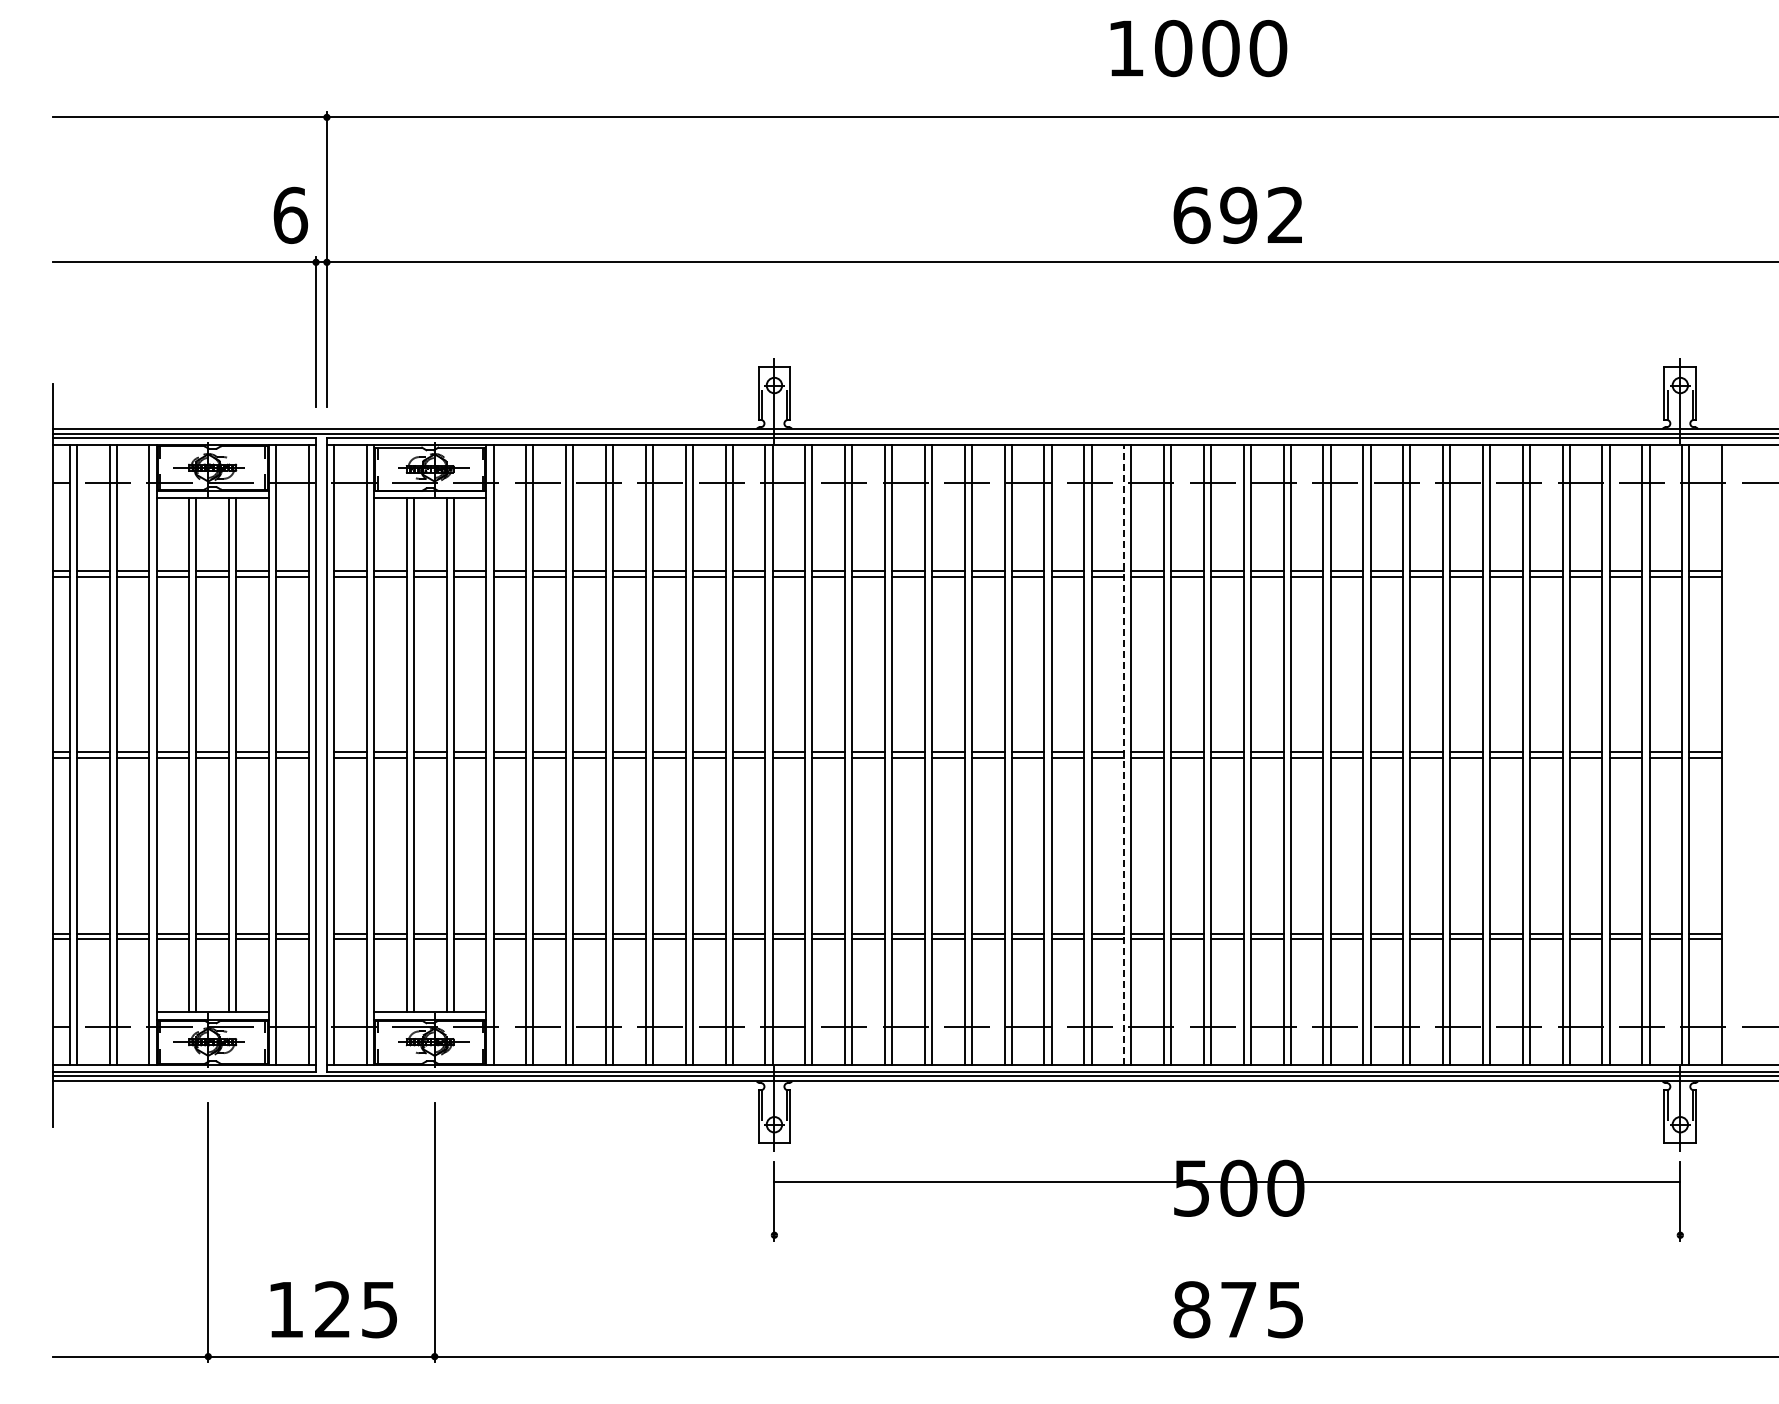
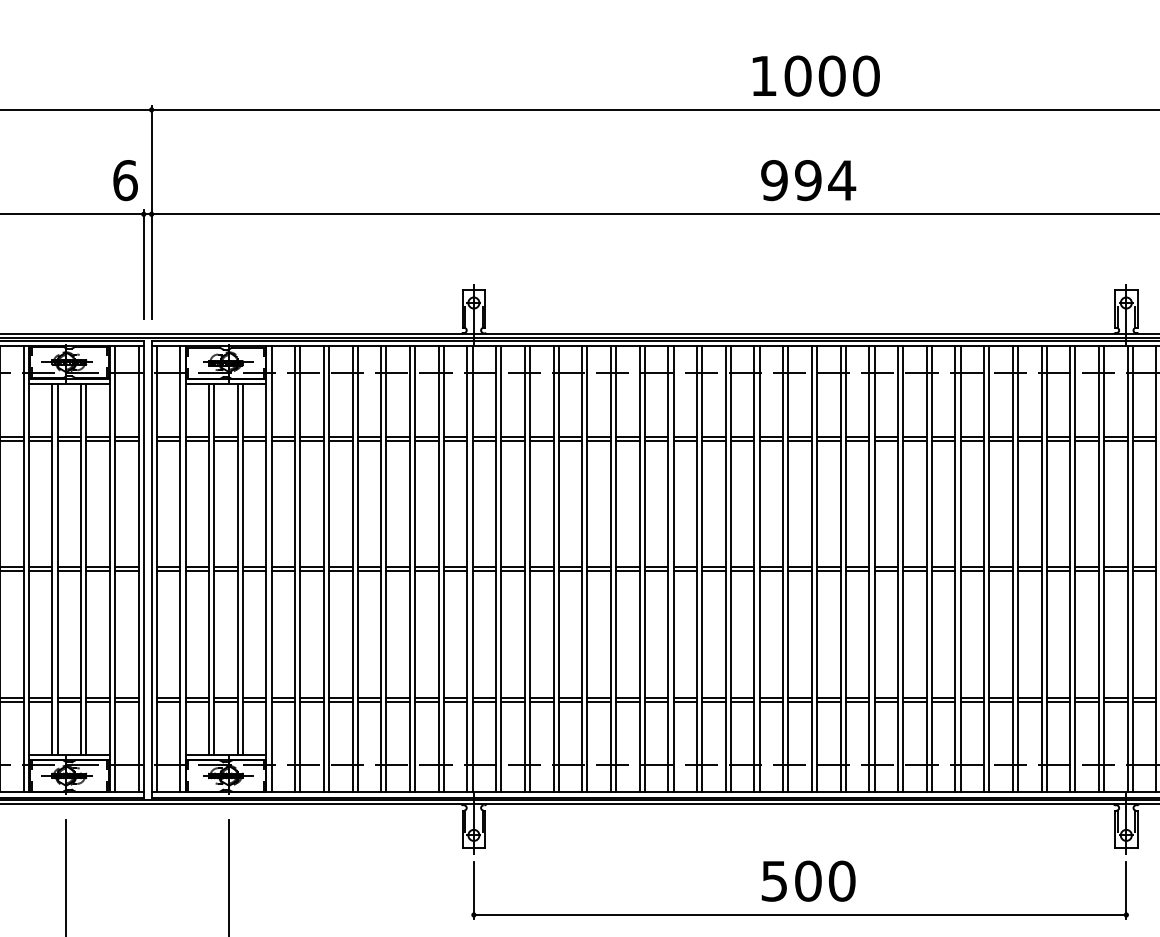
text: (1198, 48) -> (816, 76), moved
text: (1239, 215) -> (808, 180), 692 -> 994
line: (1124, 755) -> (726, 569), dashed -> solid
line: (1227, 1182) -> (800, 915), moved

